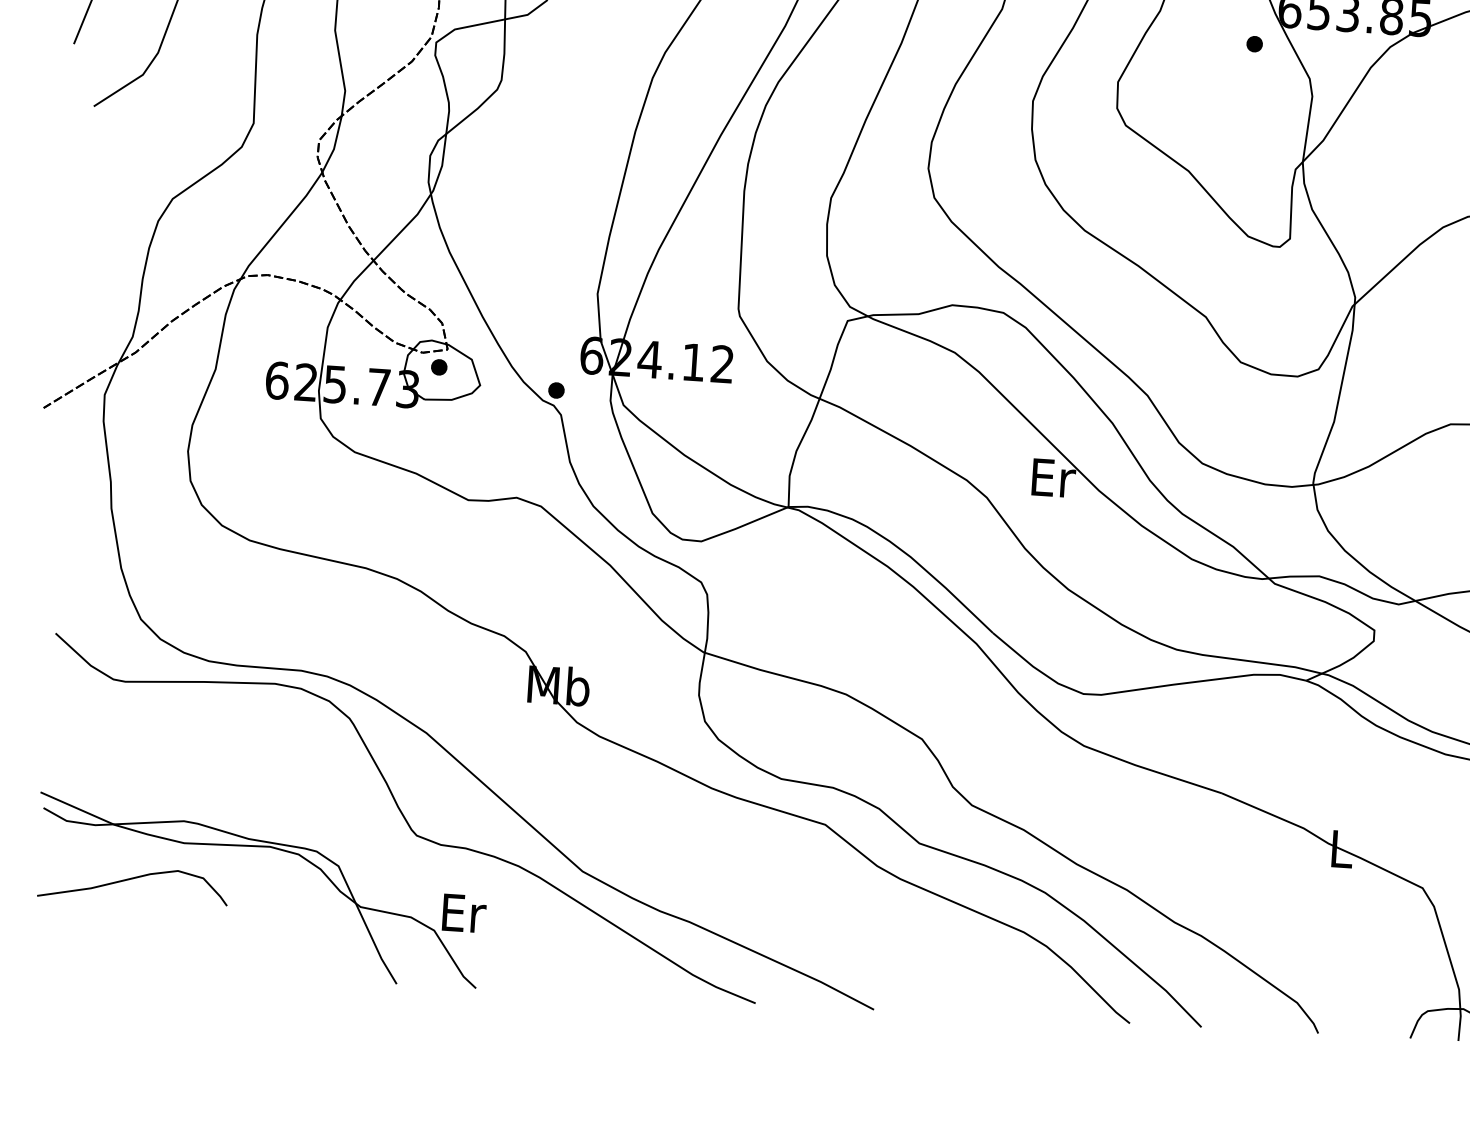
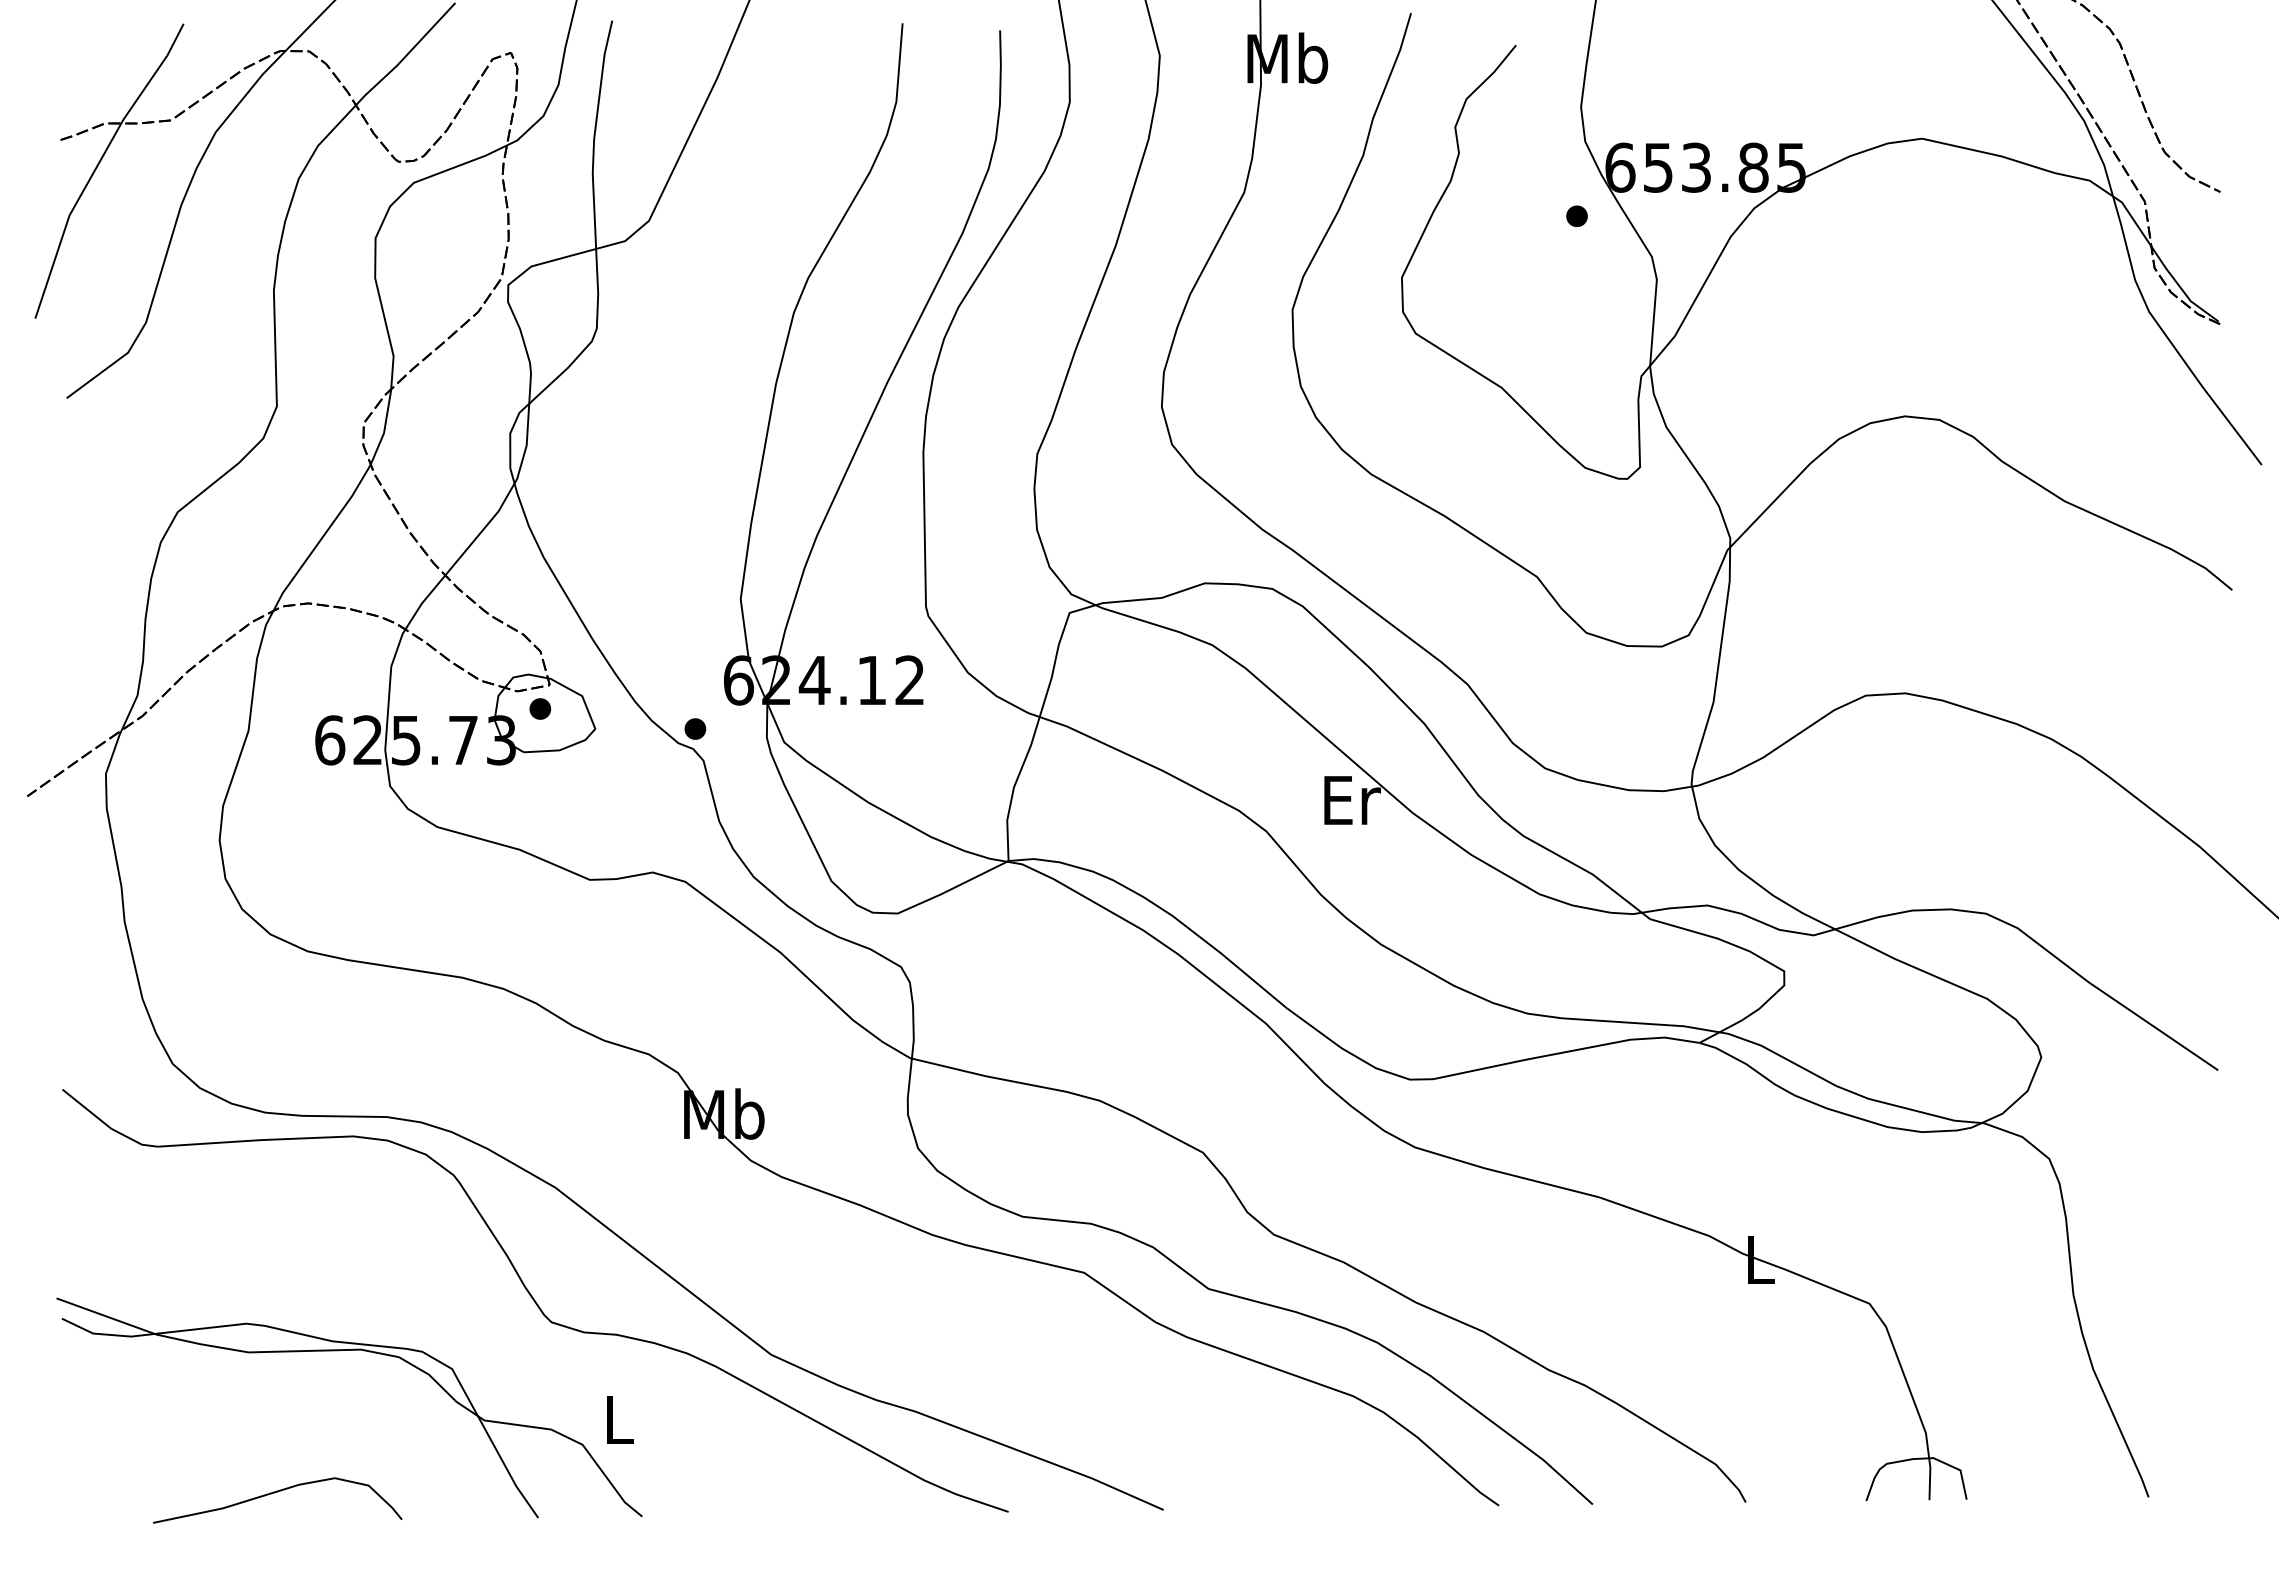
curve: (131, 879) -> (274, 1493), moved
text: (464, 913) -> (620, 1419), Er -> L

